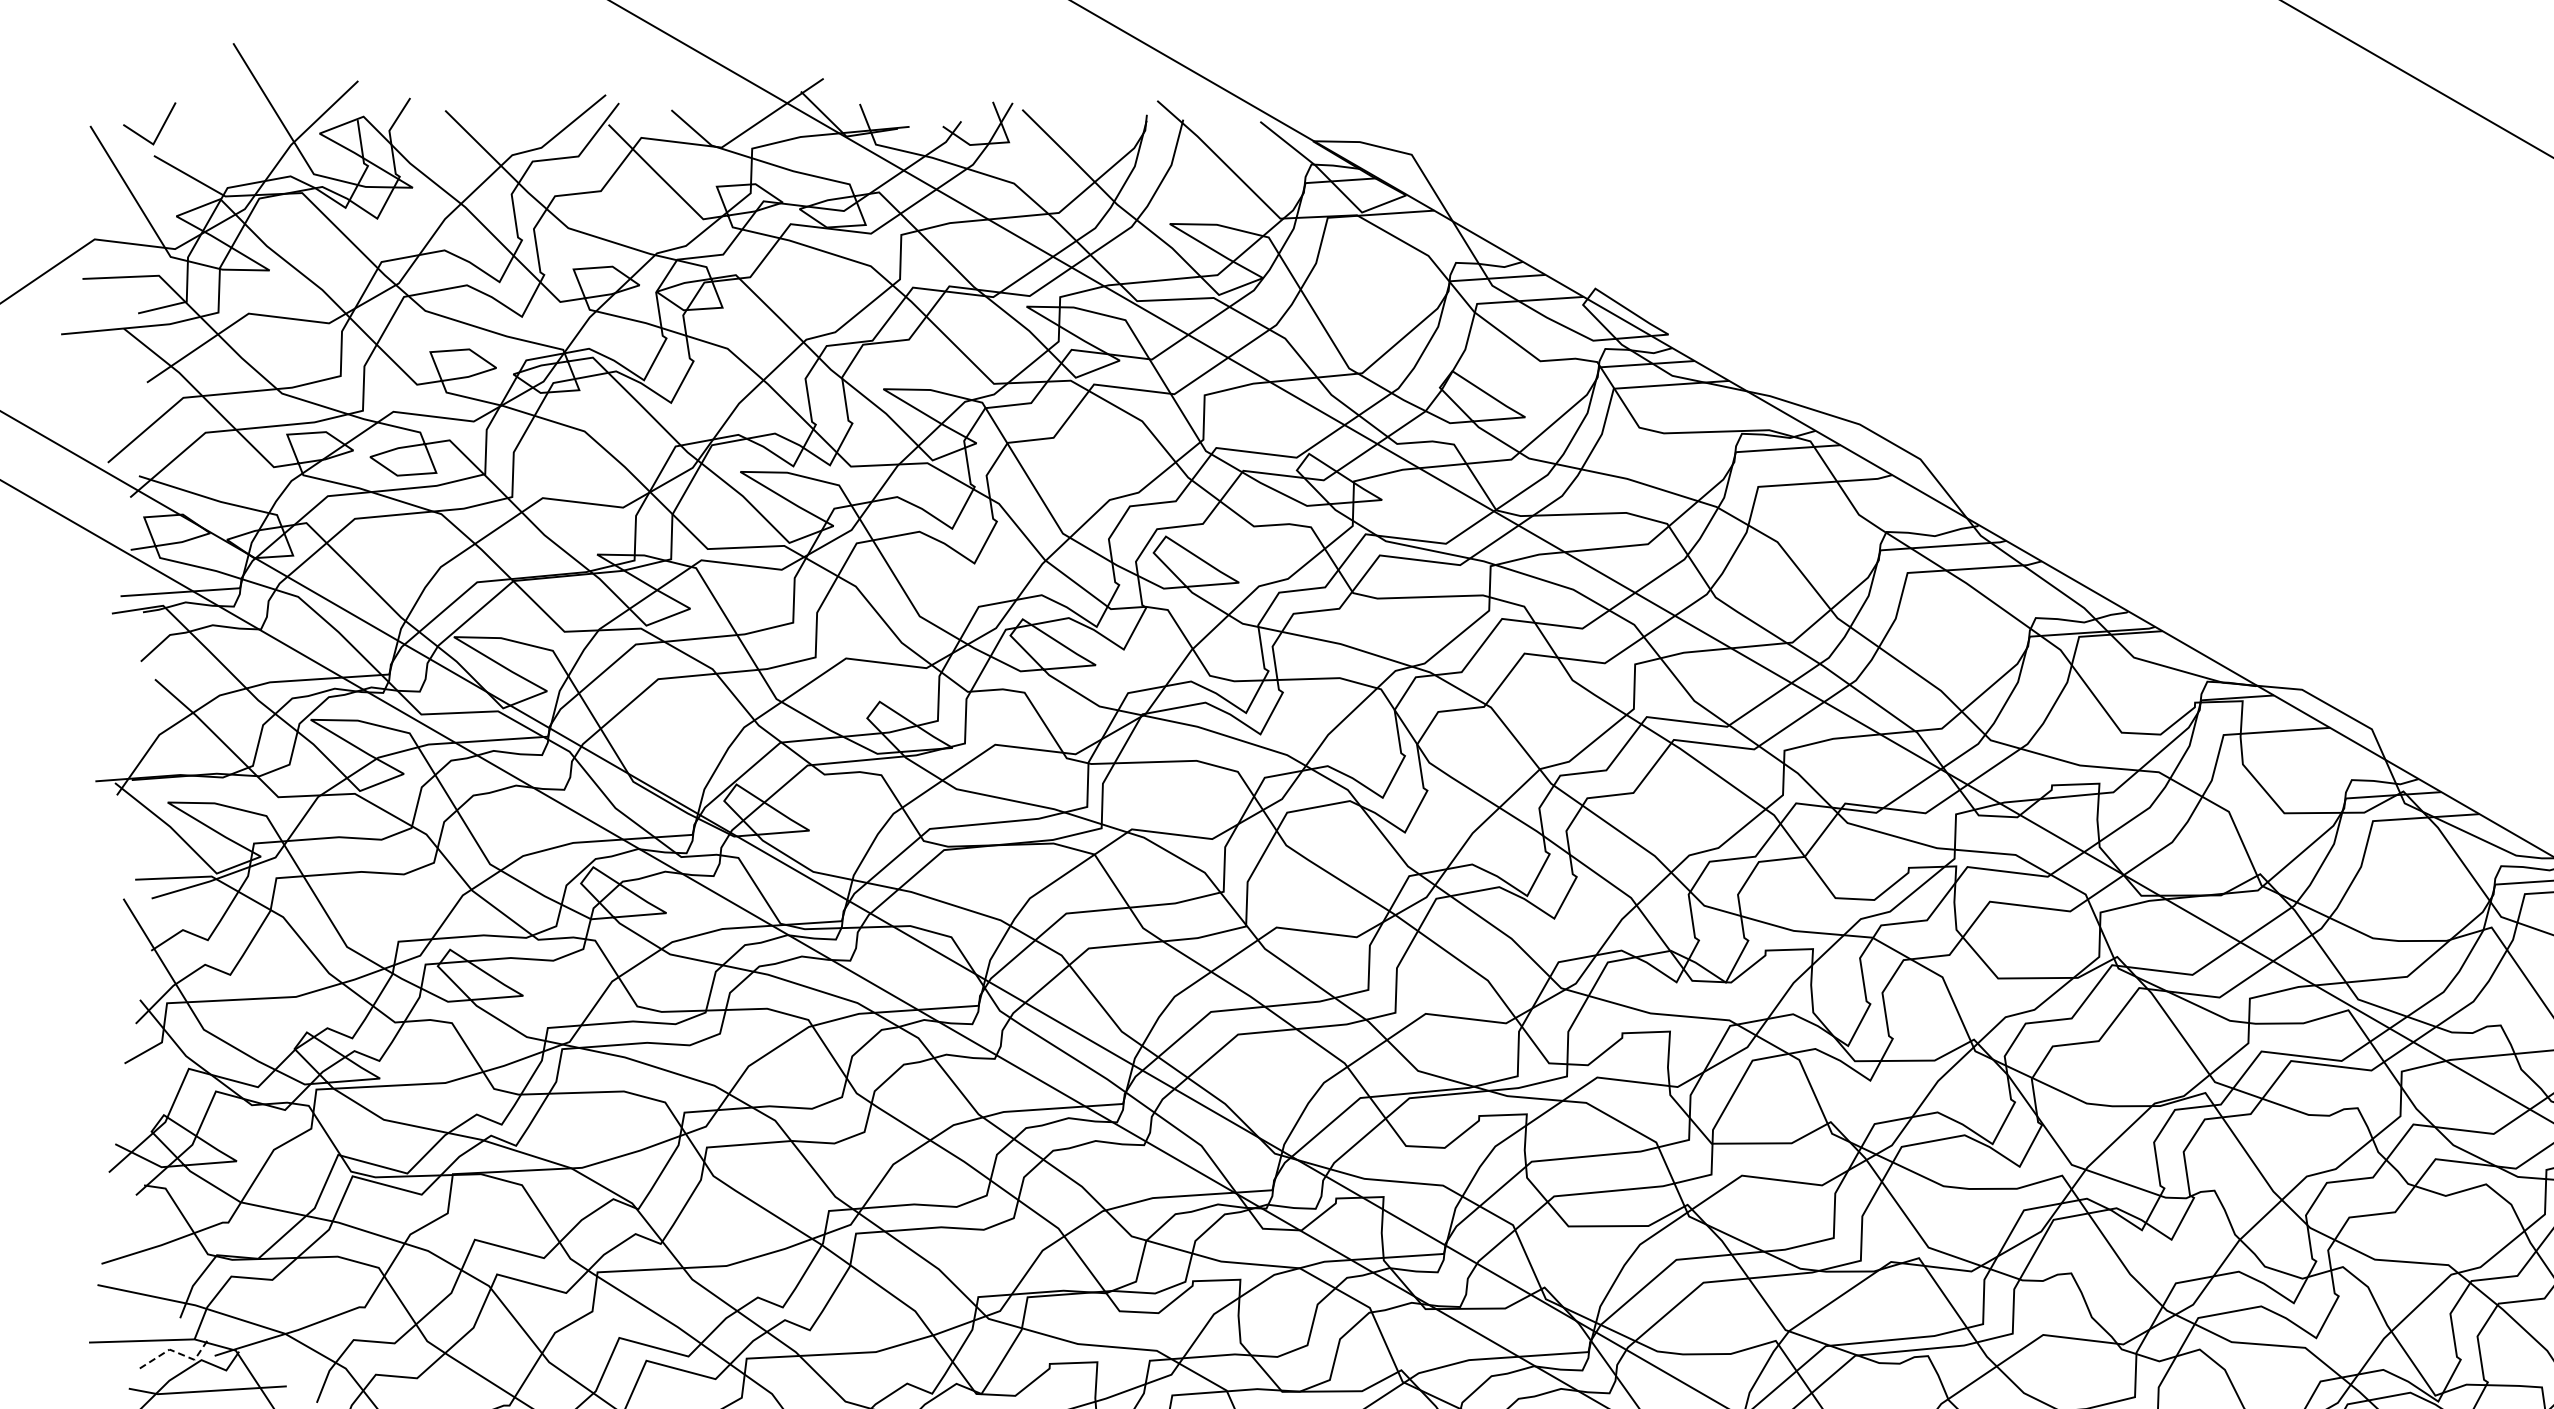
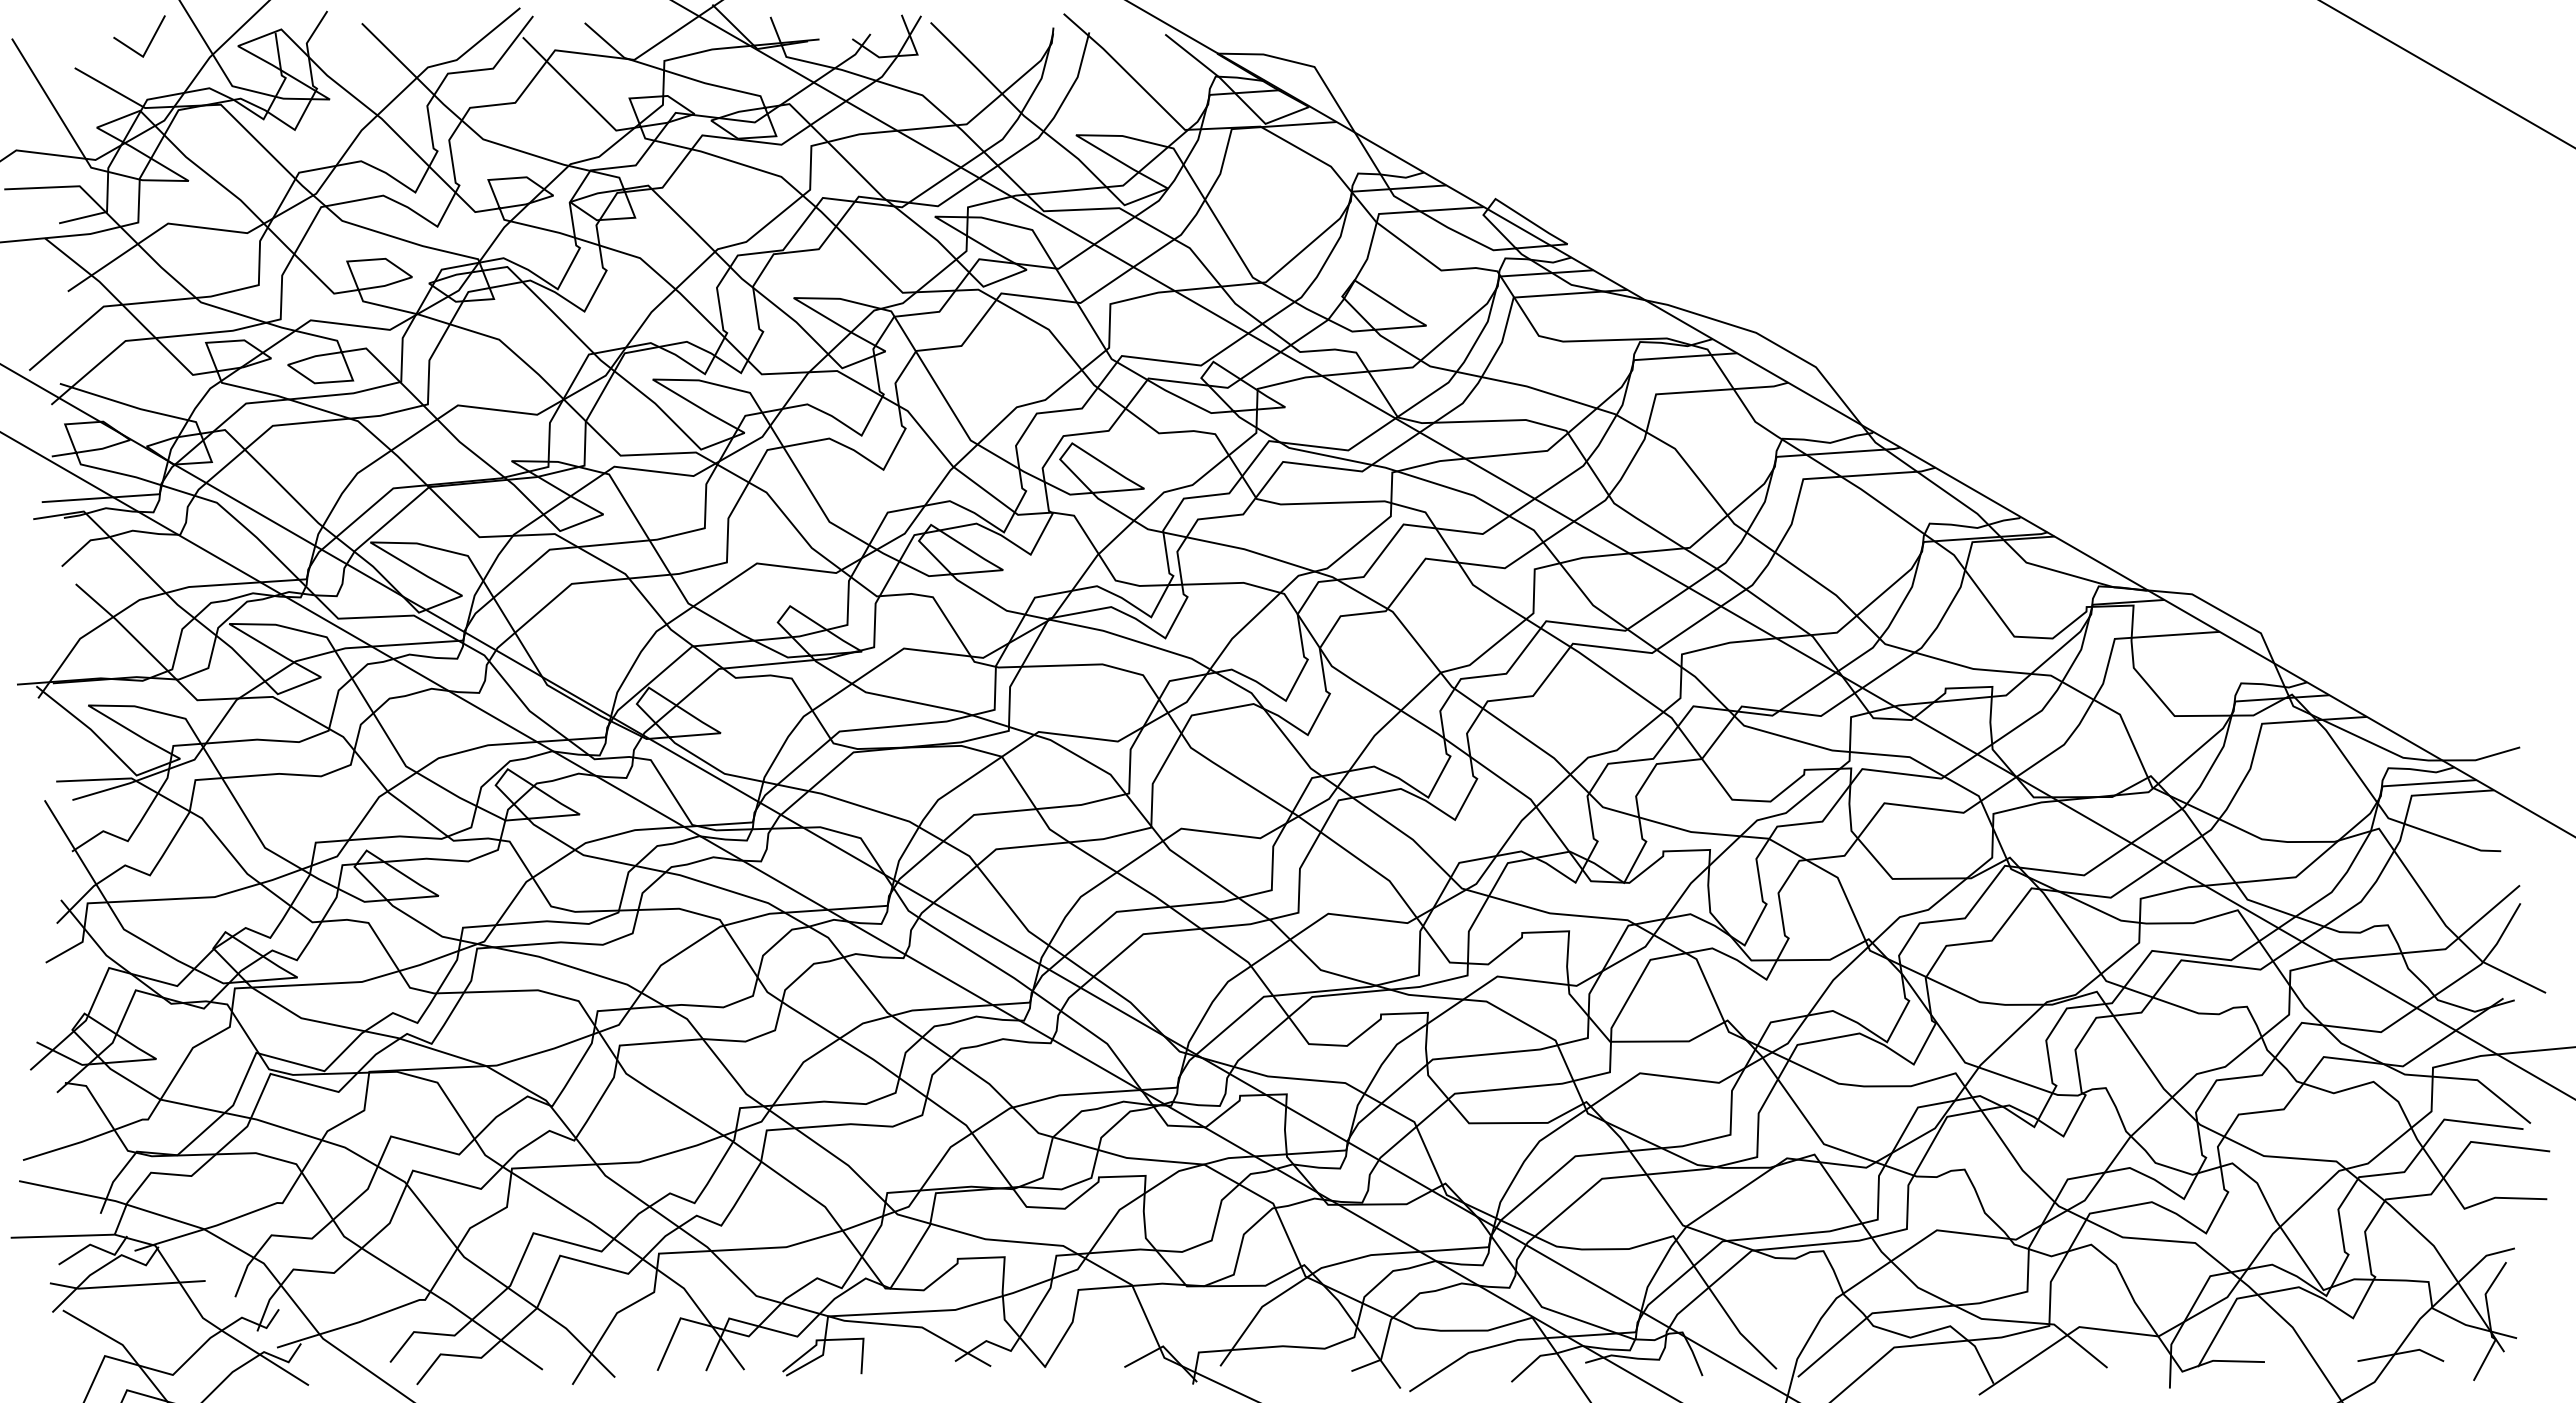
line: (159, 129) -> (149, 42), moved
line: (175, 1351) -> (95, 1246), dashed -> solid

